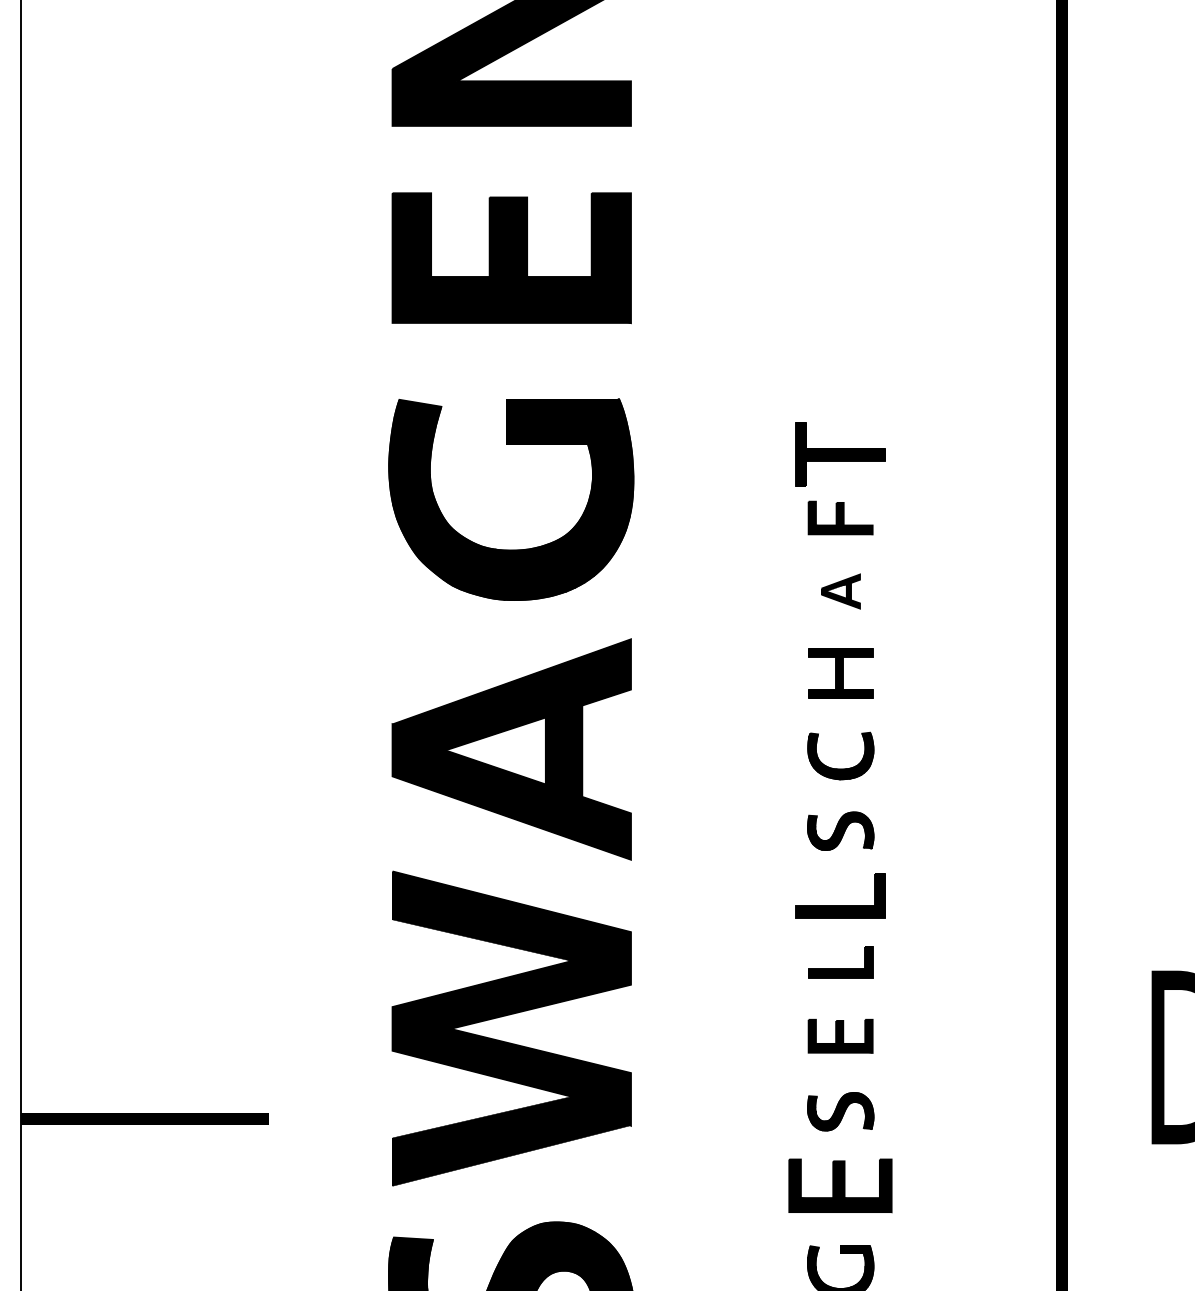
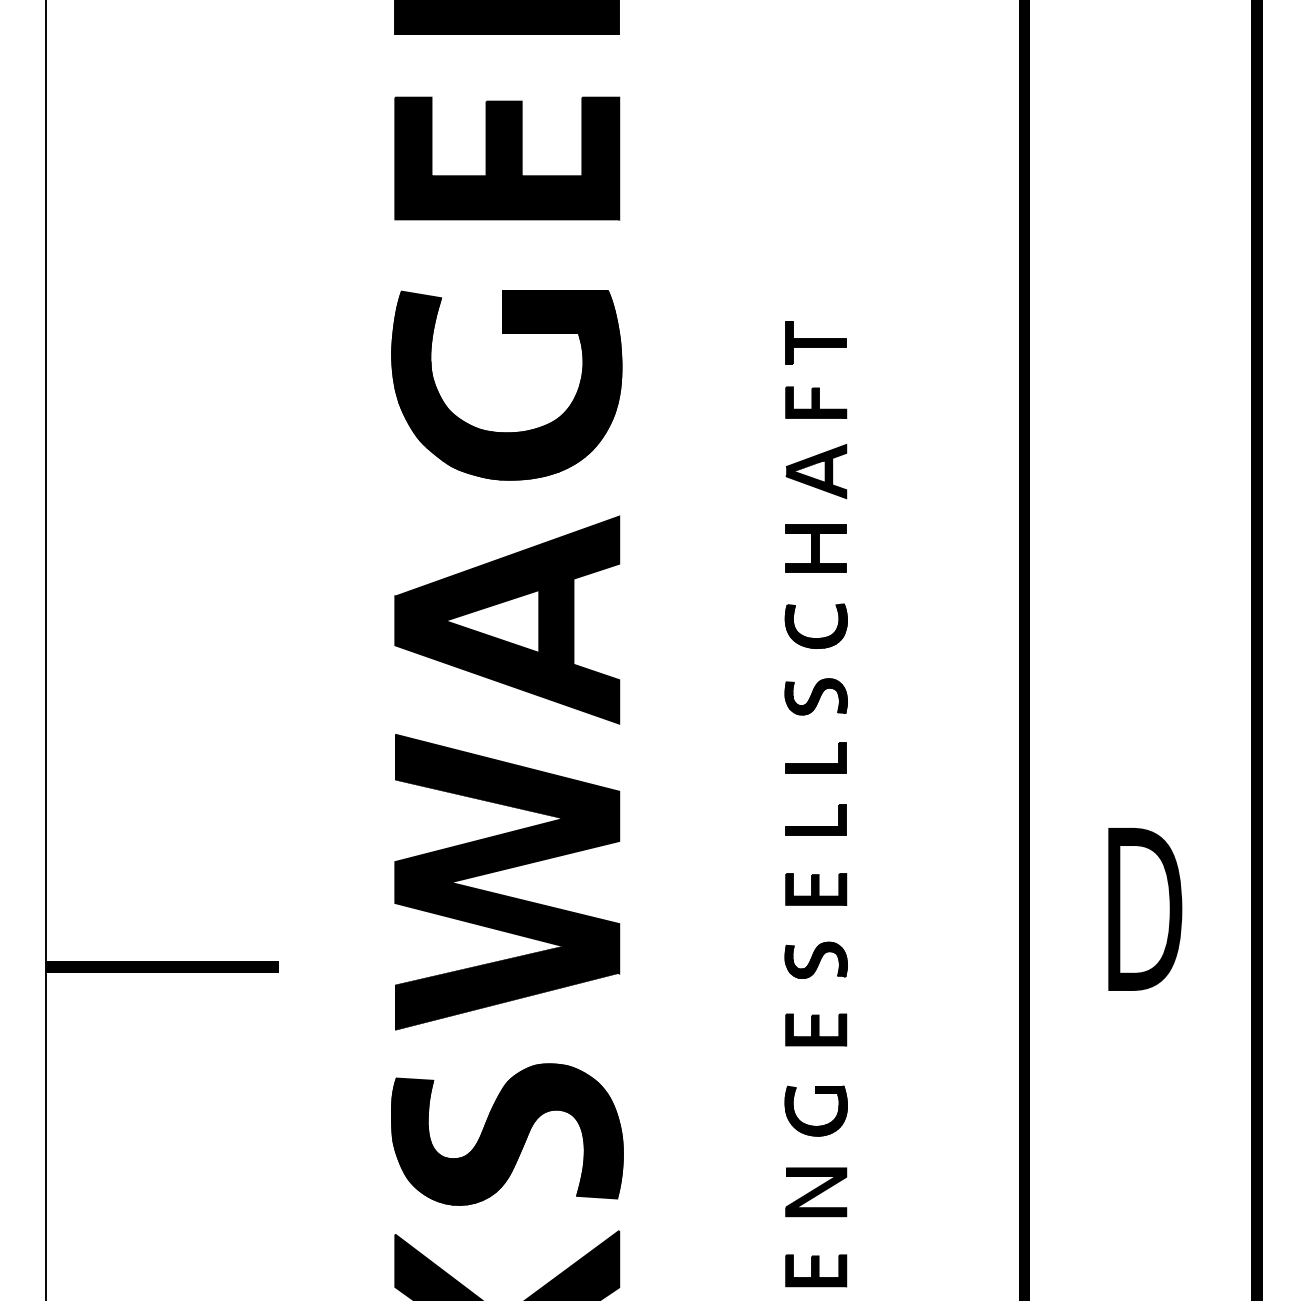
part: (839, 453) -> (815, 342), size x0.71
part: (840, 591) -> (816, 471), size x1.67
part: (839, 895) -> (815, 757), size x0.71
part: (840, 1185) -> (816, 1029), size x0.62

